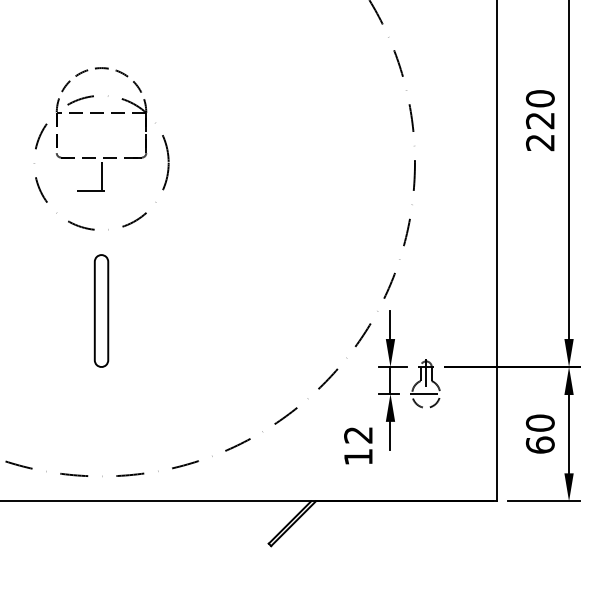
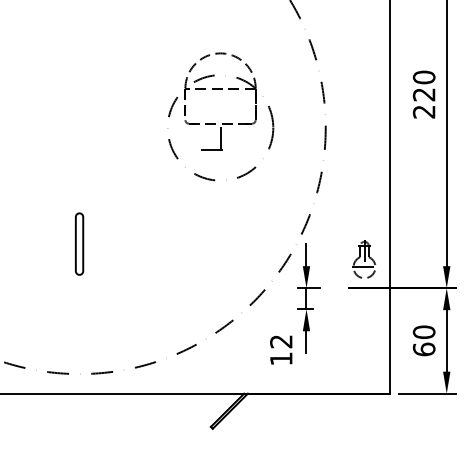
part: (104, 157) -> (222, 123), moved
part: (101, 310) -> (79, 243), size x0.7
part: (424, 383) -> (363, 259), moved

